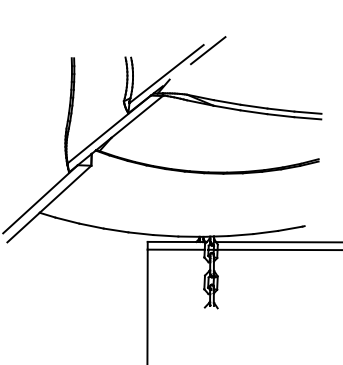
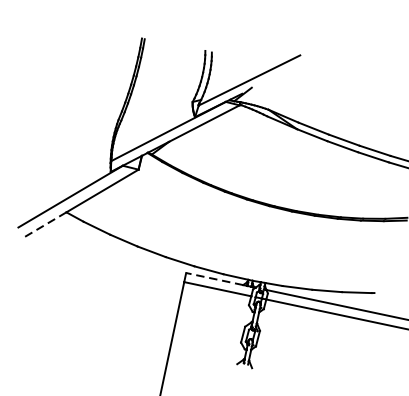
line: (208, 50) -> (304, 63), removed
line: (23, 227) -> (43, 225), solid -> dashed
line: (171, 241) -> (214, 278), solid -> dashed

